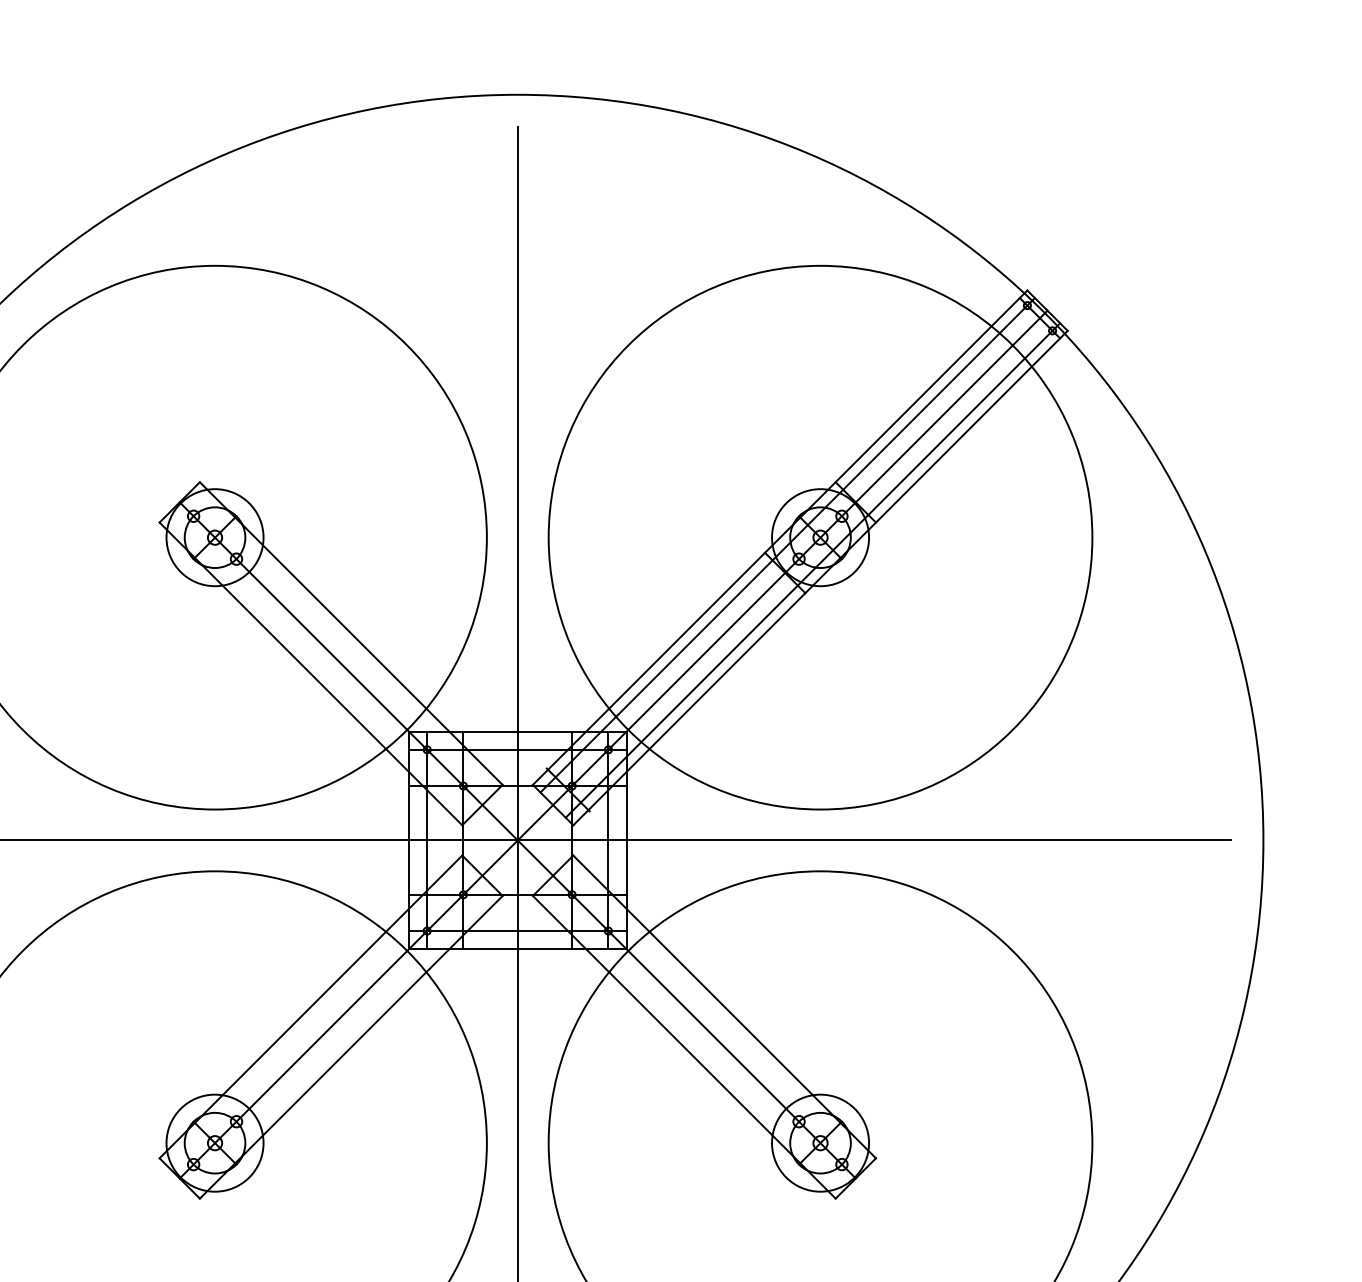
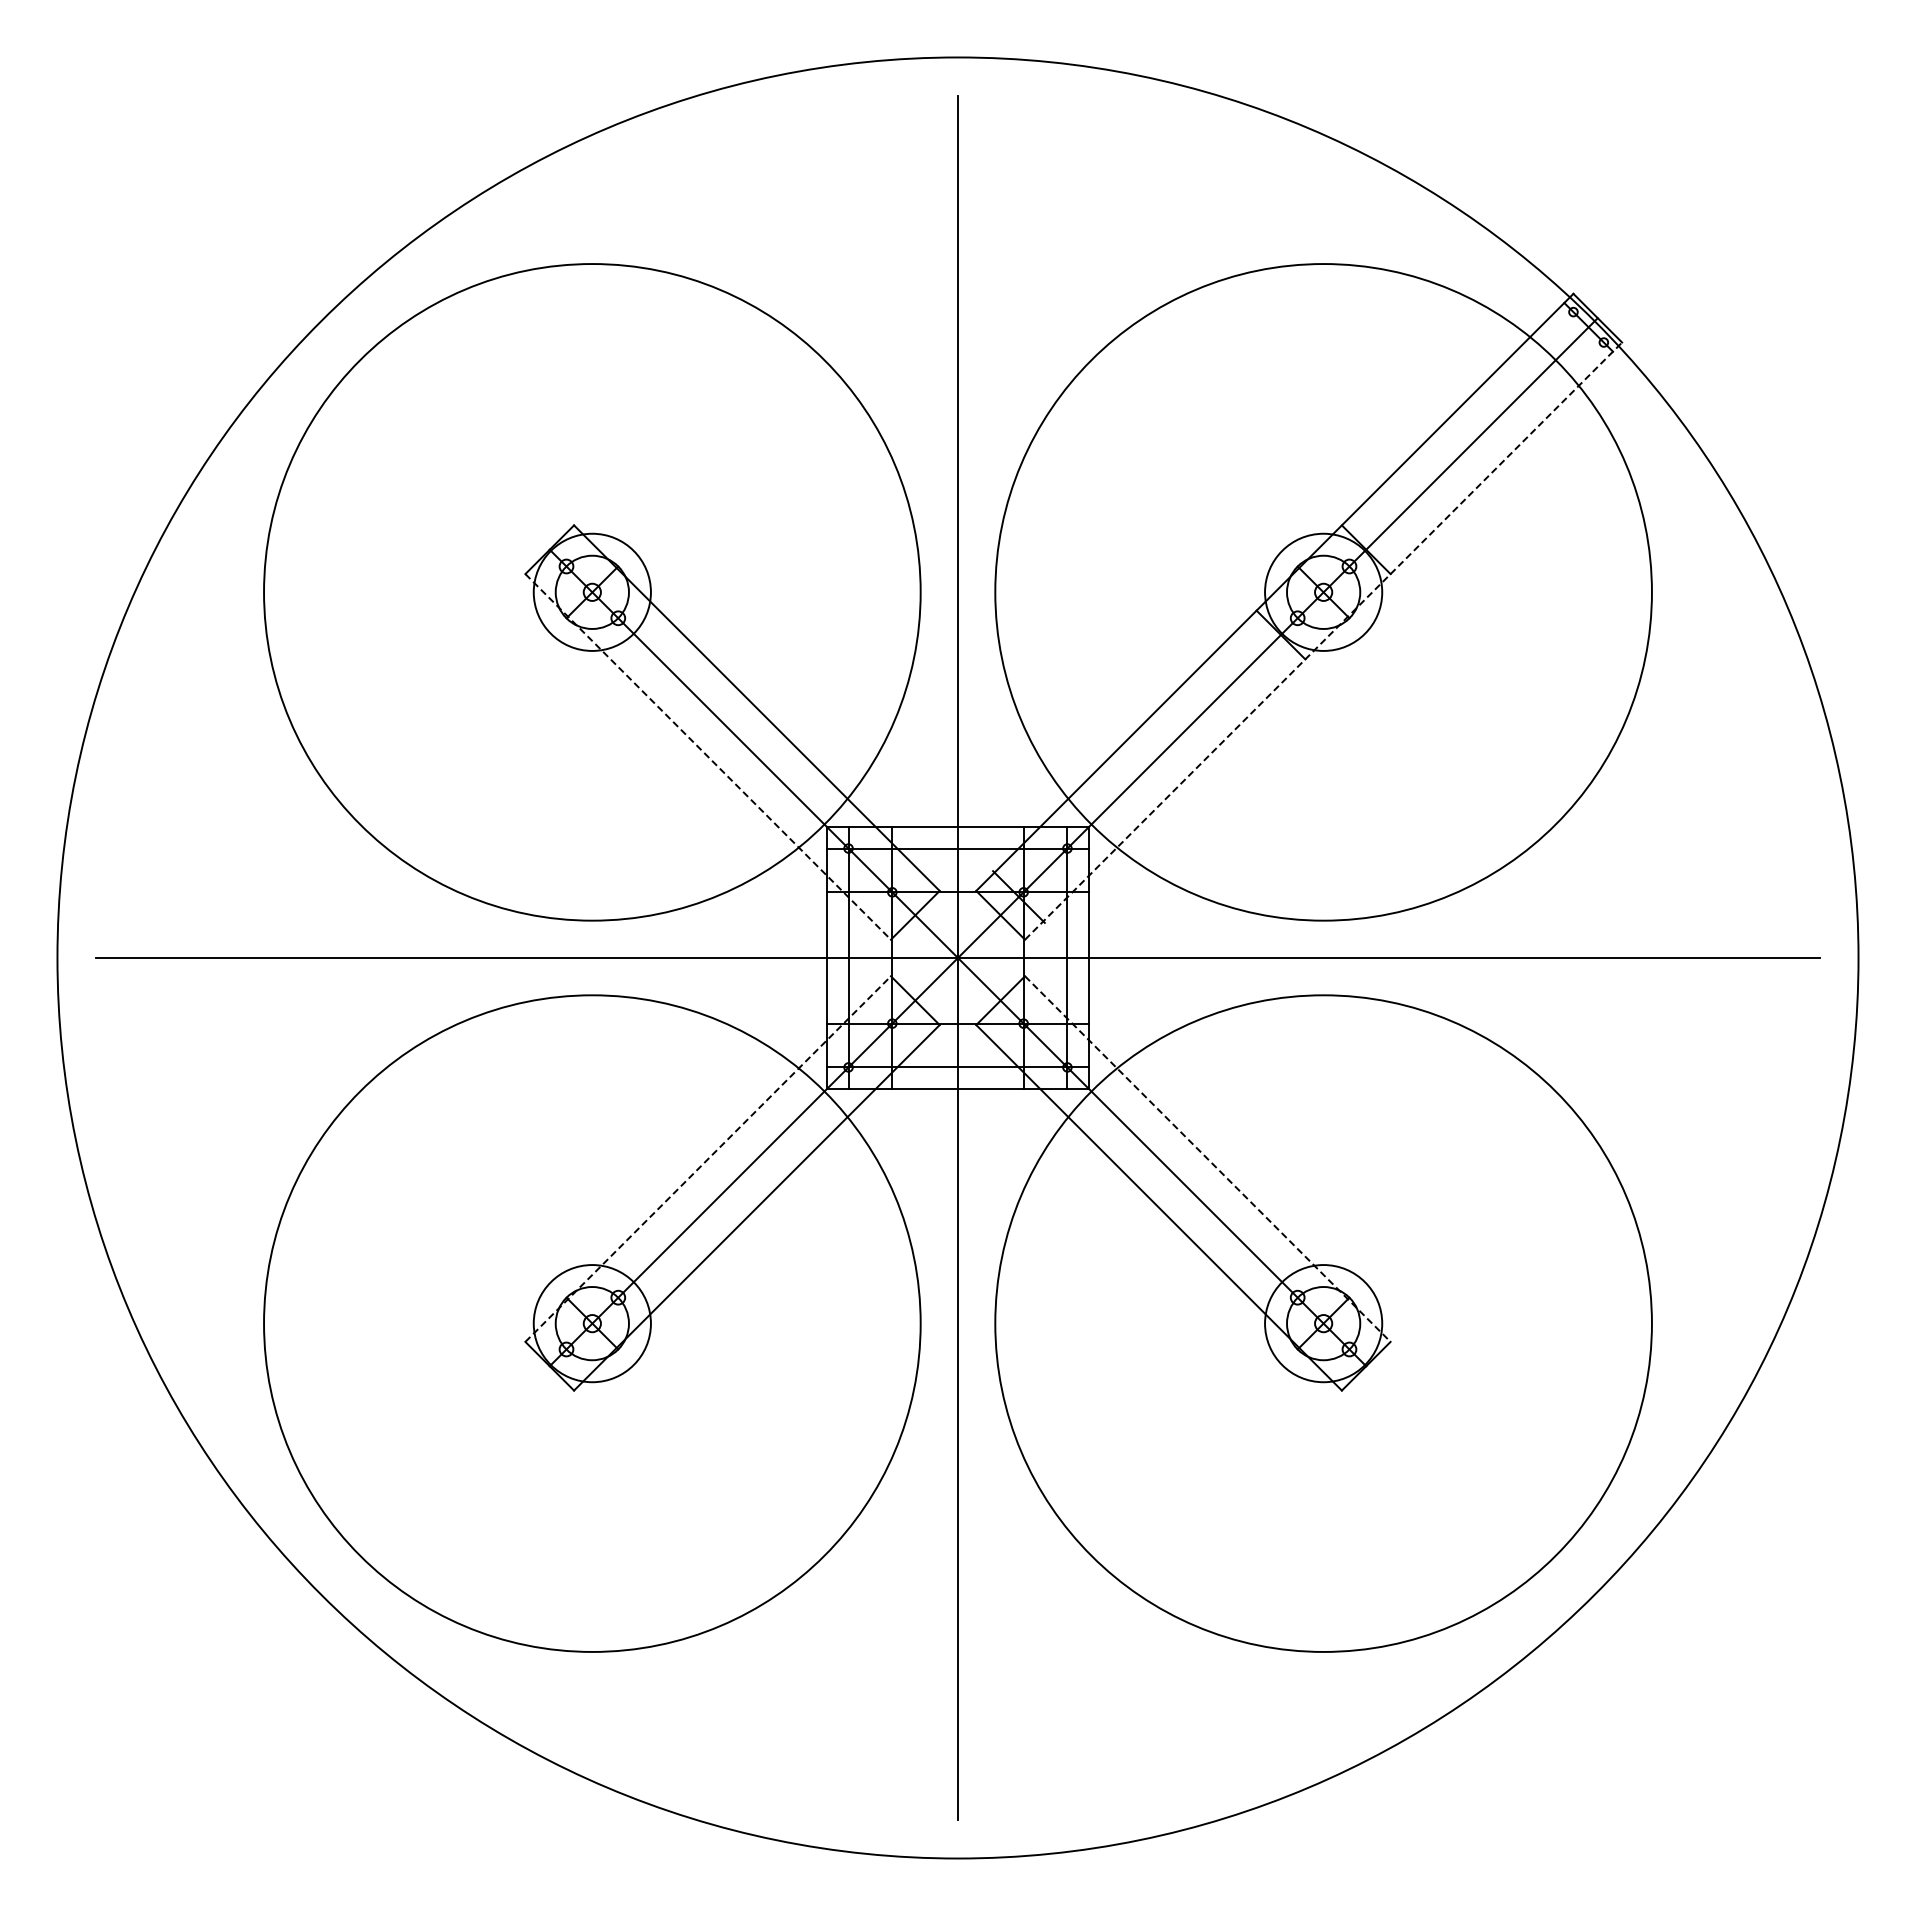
line: (787, 545) -> (1283, 601), removed
line: (812, 570) -> (1314, 631), removed
line: (820, 577) -> (1323, 640), solid -> dashed
line: (311, 673) -> (708, 756), solid -> dashed
line: (311, 1007) -> (708, 1159), solid -> dashed
line: (724, 1007) -> (1207, 1159), solid -> dashed

